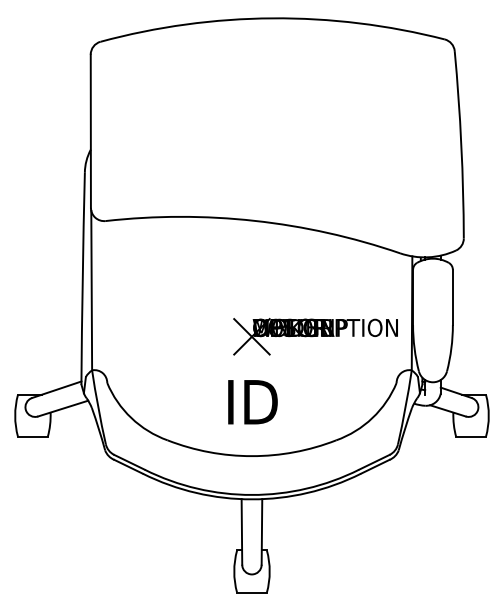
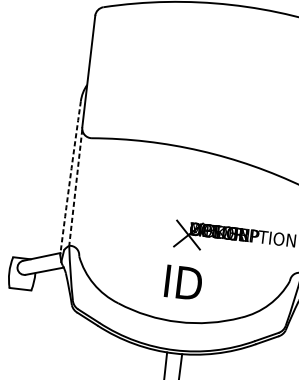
arc: (82, 278) -> (70, 178), solid -> dashed
line: (91, 290) -> (75, 187), solid -> dashed

